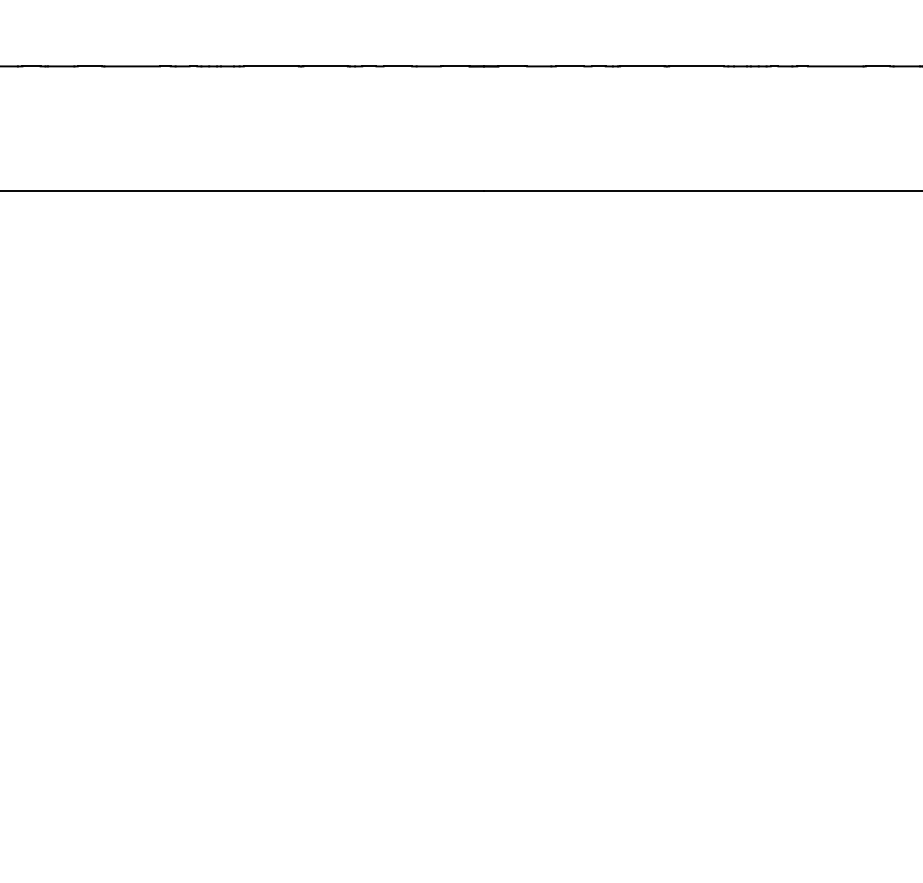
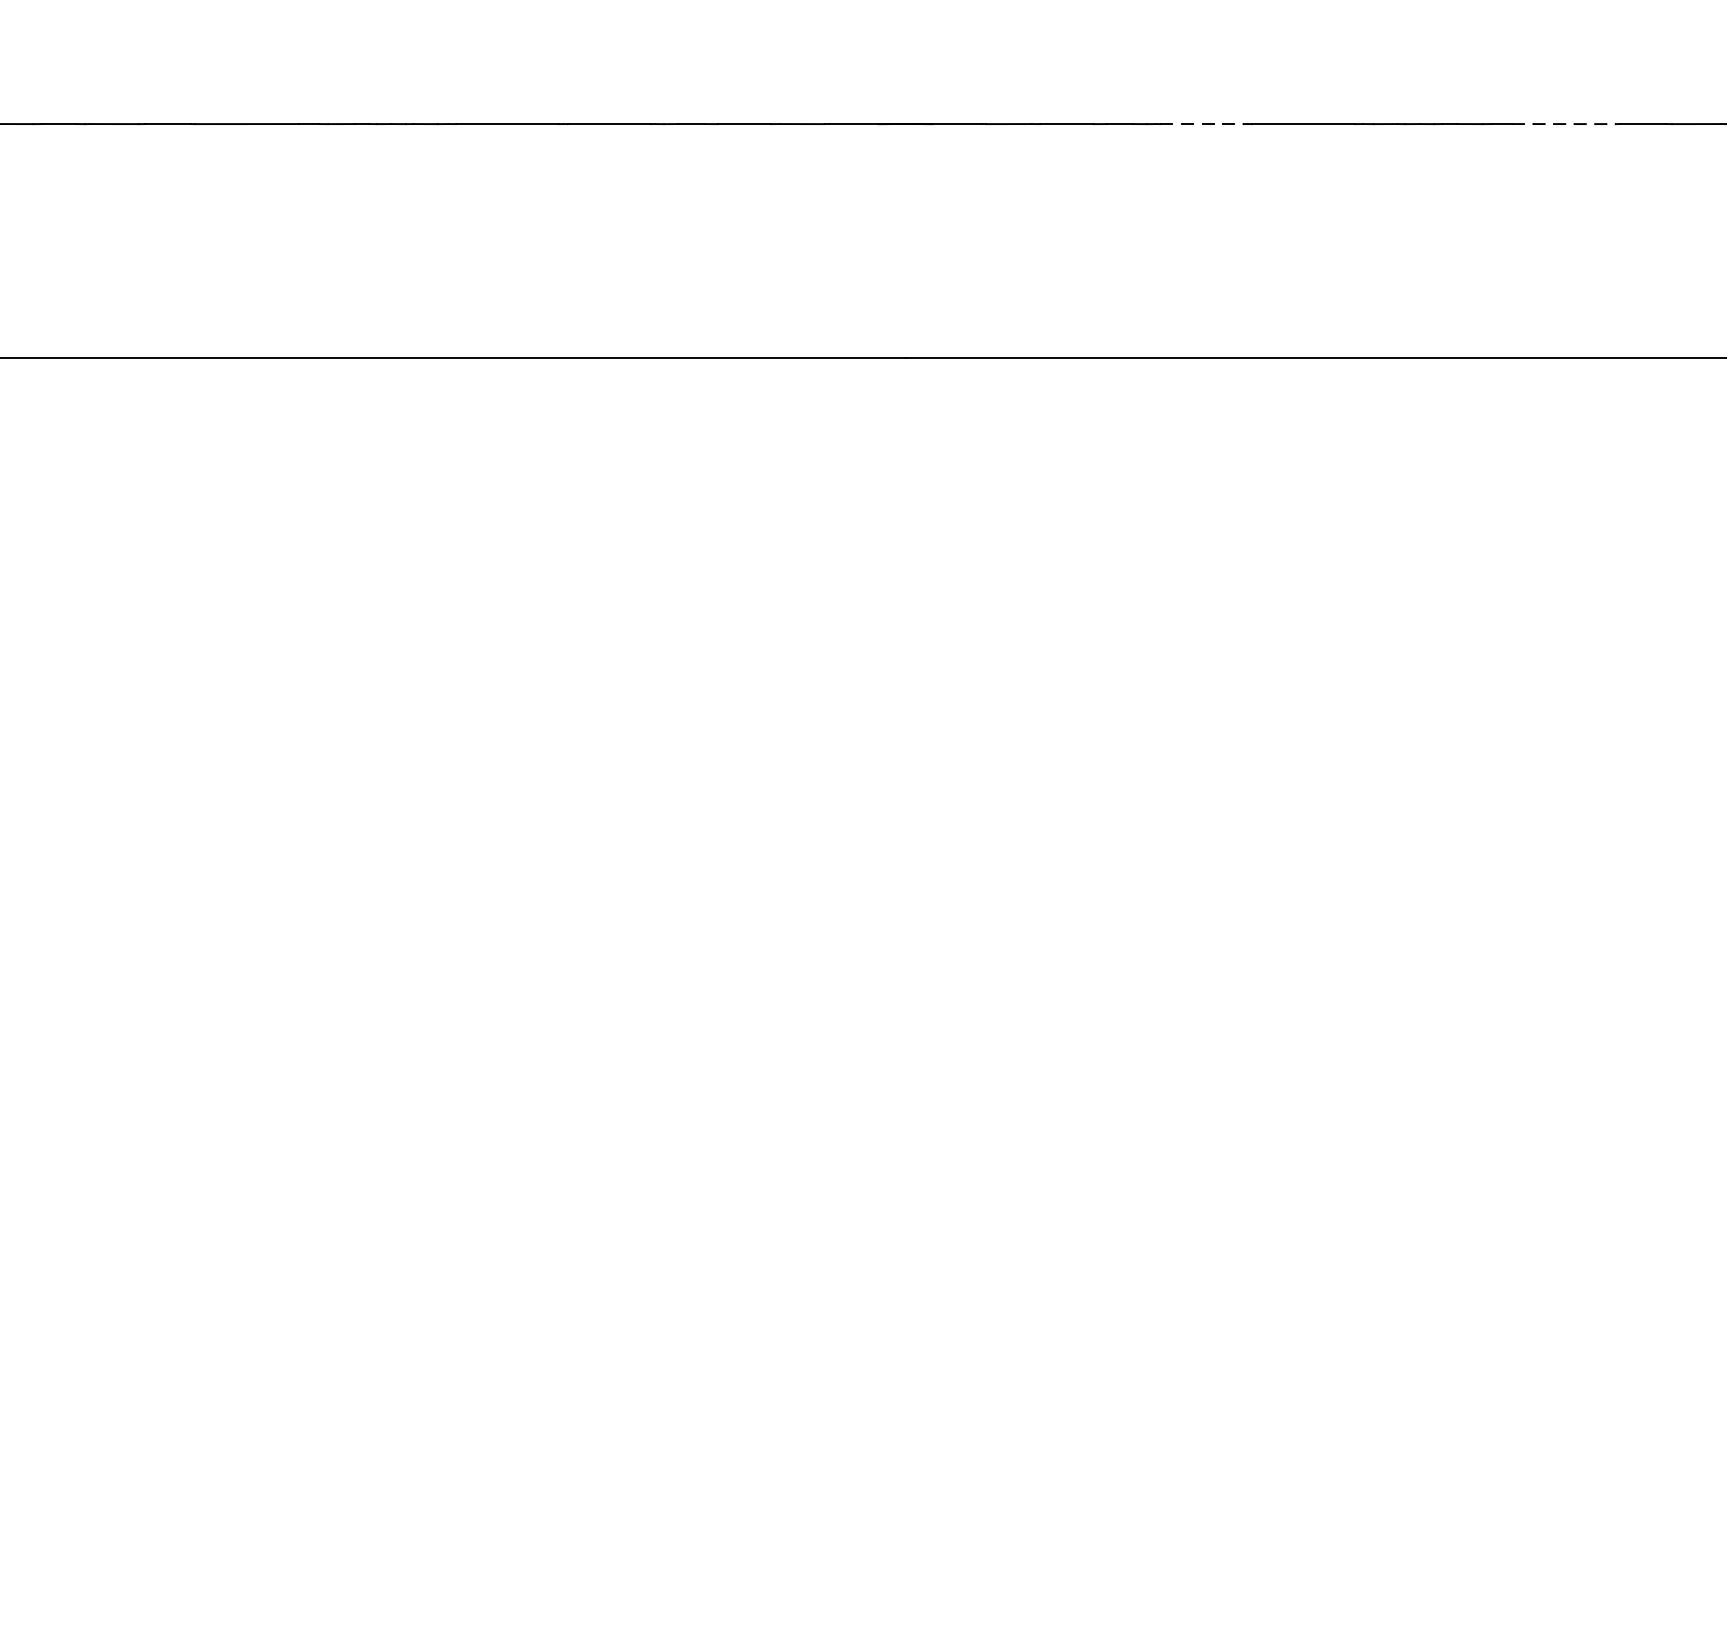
line: (642, 66) -> (1202, 124), solid -> dashed
line: (835, 66) -> (1563, 124), solid -> dashed

